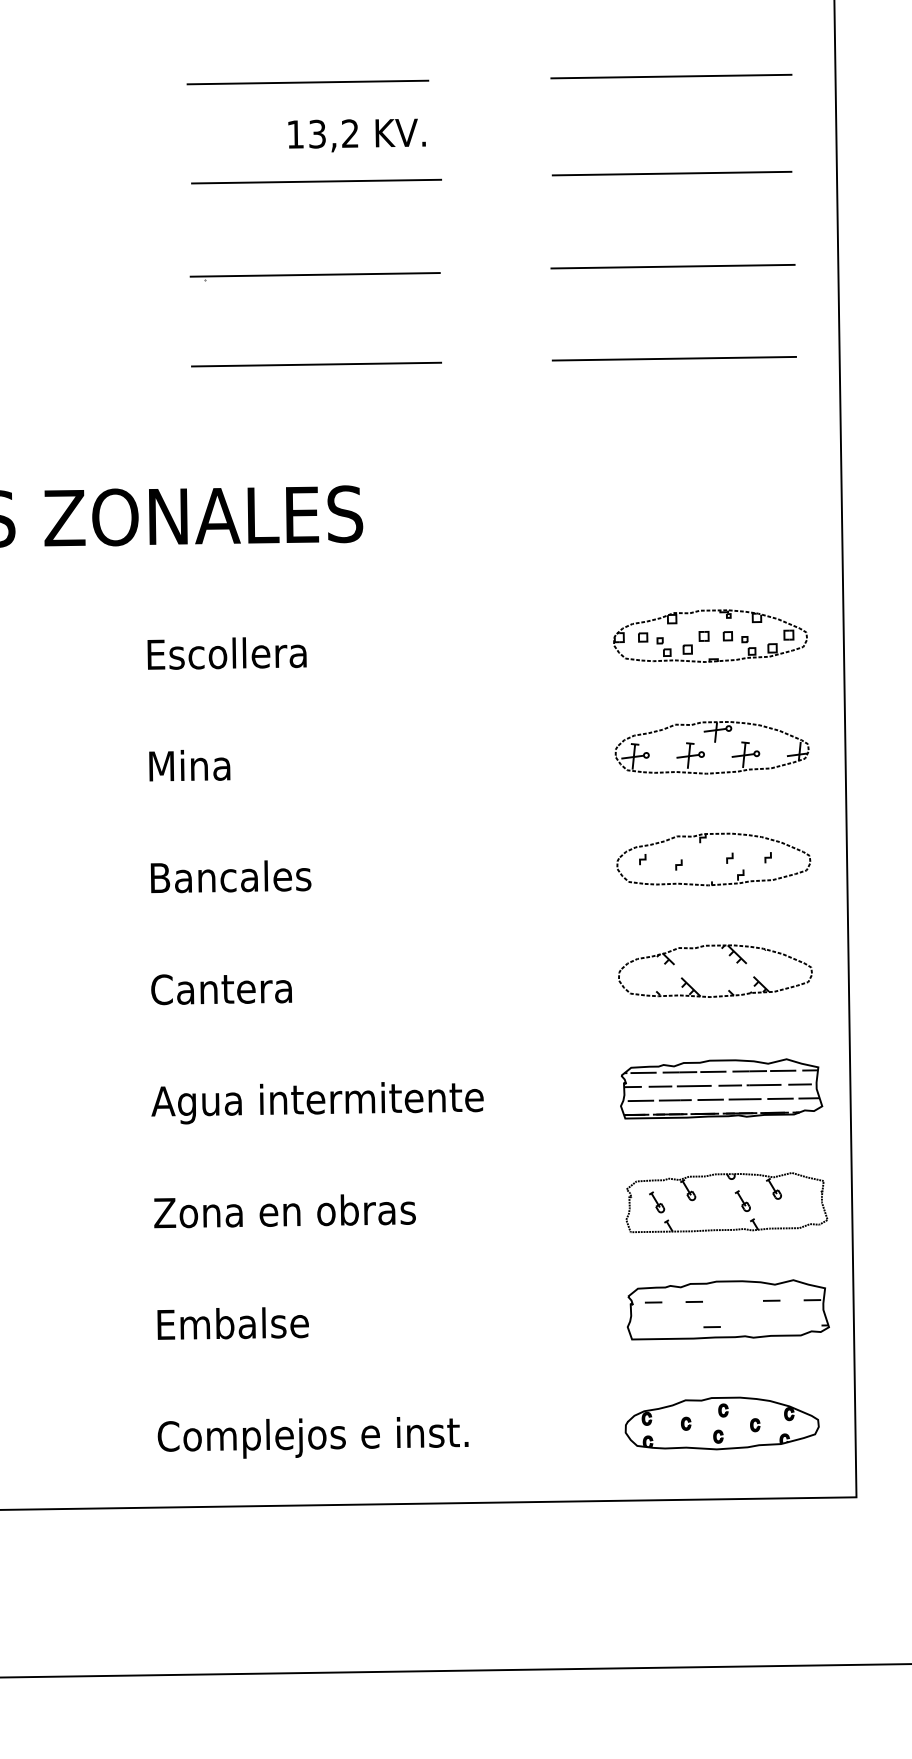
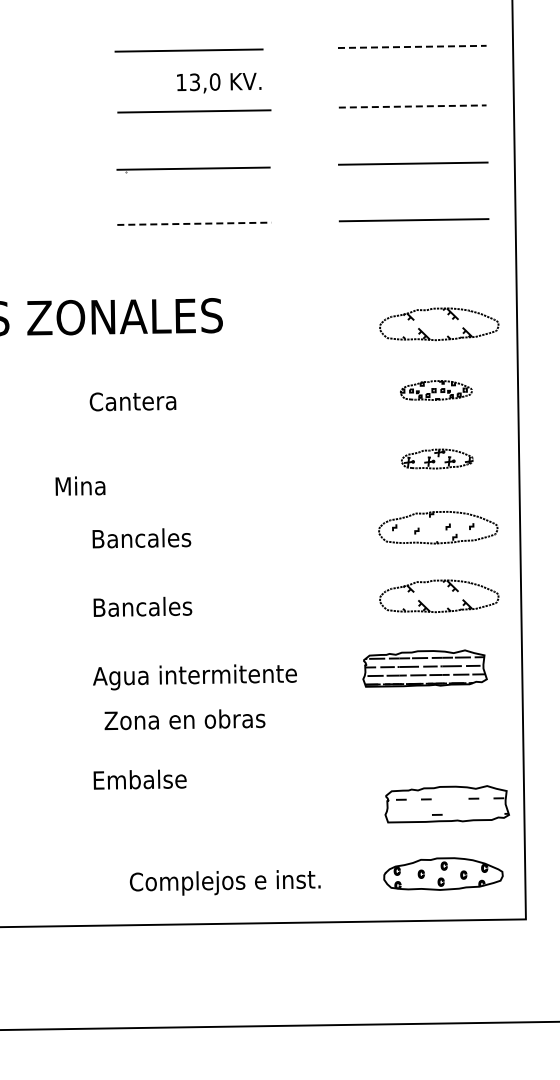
line: (671, 75) -> (412, 46), solid -> dashed
text: (349, 132) -> (214, 81), 13,2 -> 13,0
line: (671, 173) -> (412, 106), solid -> dashed
line: (316, 364) -> (194, 223), solid -> dashed
part: (730, 513) -> (448, 315), added
part: (710, 636) -> (436, 390), size x0.6
text: (225, 653) -> (138, 401), Escollera -> Cantera
part: (712, 746) -> (437, 458), size x0.6
text: (189, 764) -> (80, 485), moved
text: (232, 987) -> (142, 606), Cantera -> Bancales
part: (720, 1088) -> (424, 668), moved
part: (727, 1202) -> (446, 738), removed
text: (284, 1210) -> (184, 719), moved
text: (232, 1323) -> (139, 779), moved
text: (313, 1437) -> (225, 882), moved

